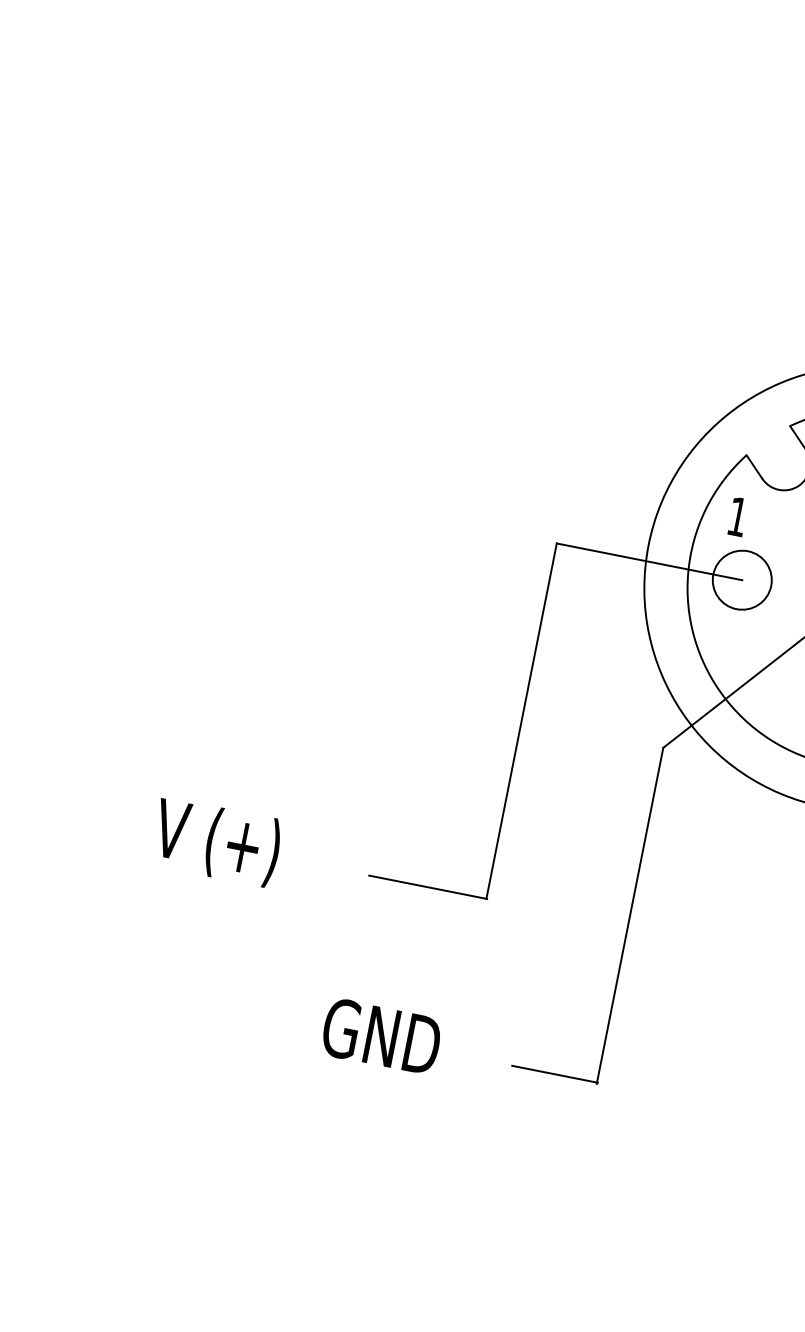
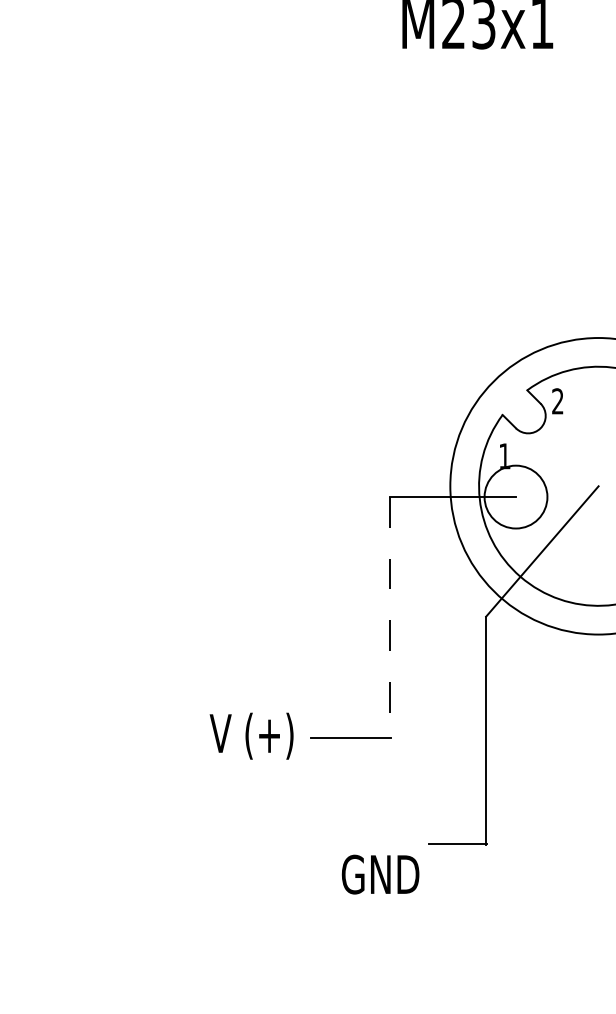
circle: (741, 579) -> (515, 496), size x1.6
line: (522, 721) -> (390, 617), solid -> dashed
text: (216, 841) -> (251, 735), moved
text: (381, 1036) -> (380, 874), moved

